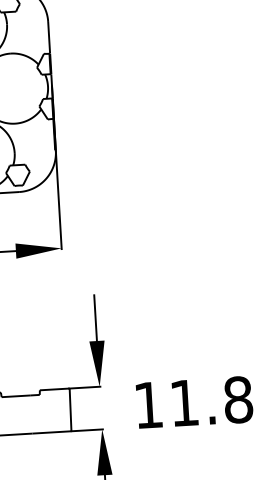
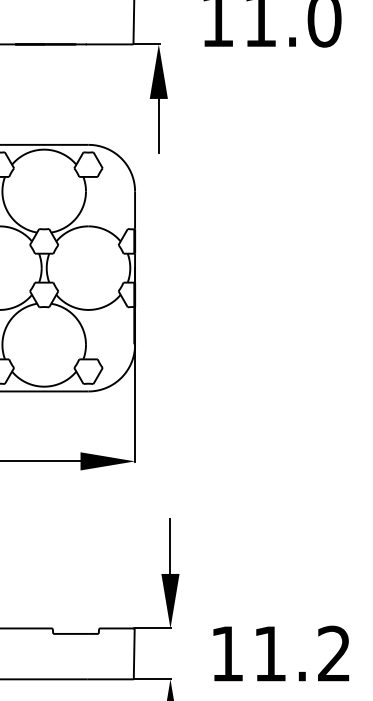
text: (238, 399) -> (334, 653), 11.8 -> 11.2

